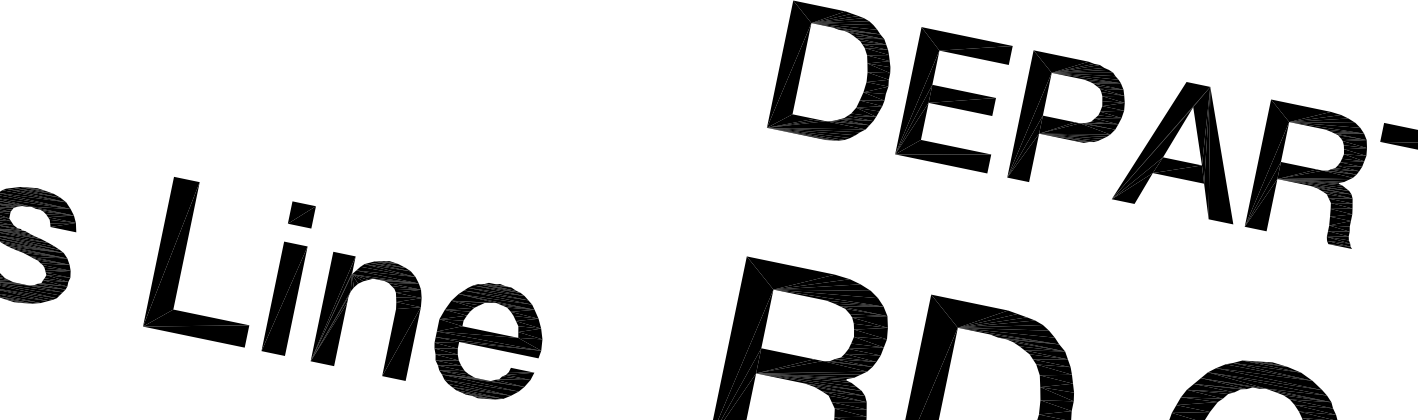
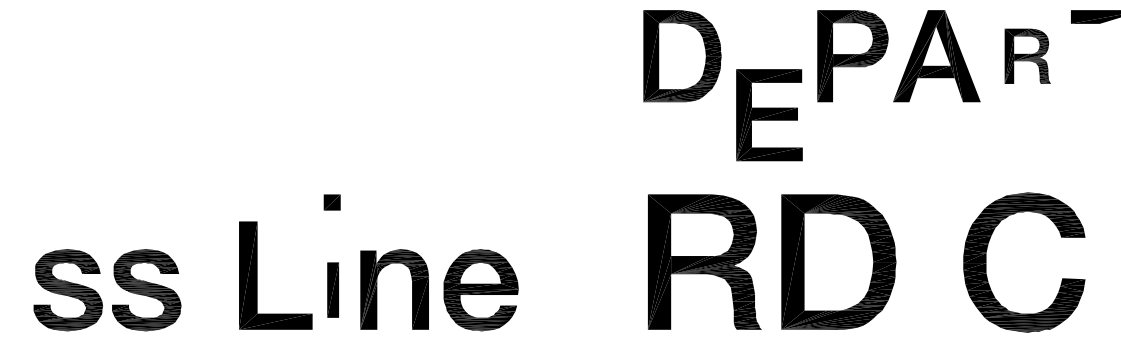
part: (954, 100) -> (769, 115), moved
part: (1310, 174) -> (1027, 56), size x0.6
part: (300, 214) -> (331, 202), moved
part: (283, 297) -> (332, 289), size x0.7

